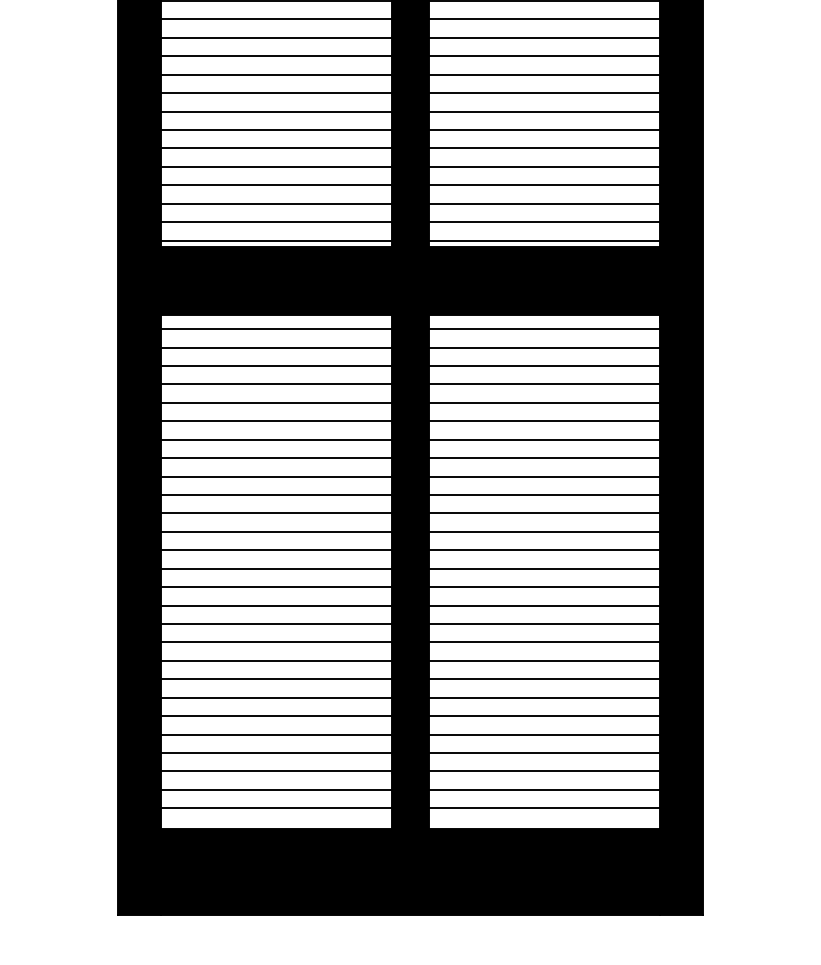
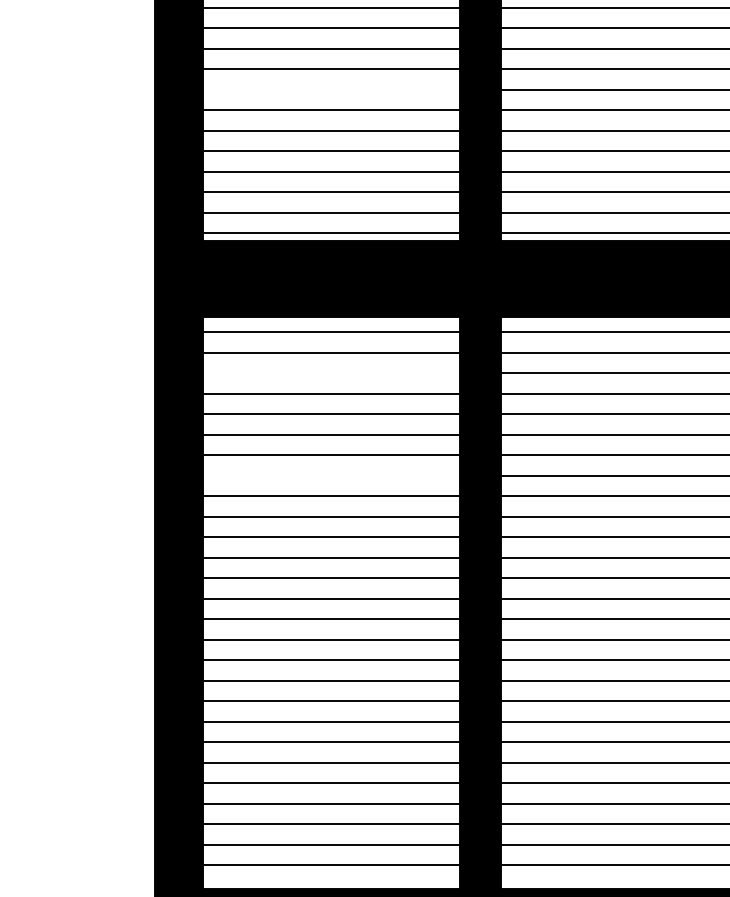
line: (276, 111) -> (331, 89), removed
line: (276, 366) -> (331, 373), removed
line: (276, 458) -> (331, 476), removed

